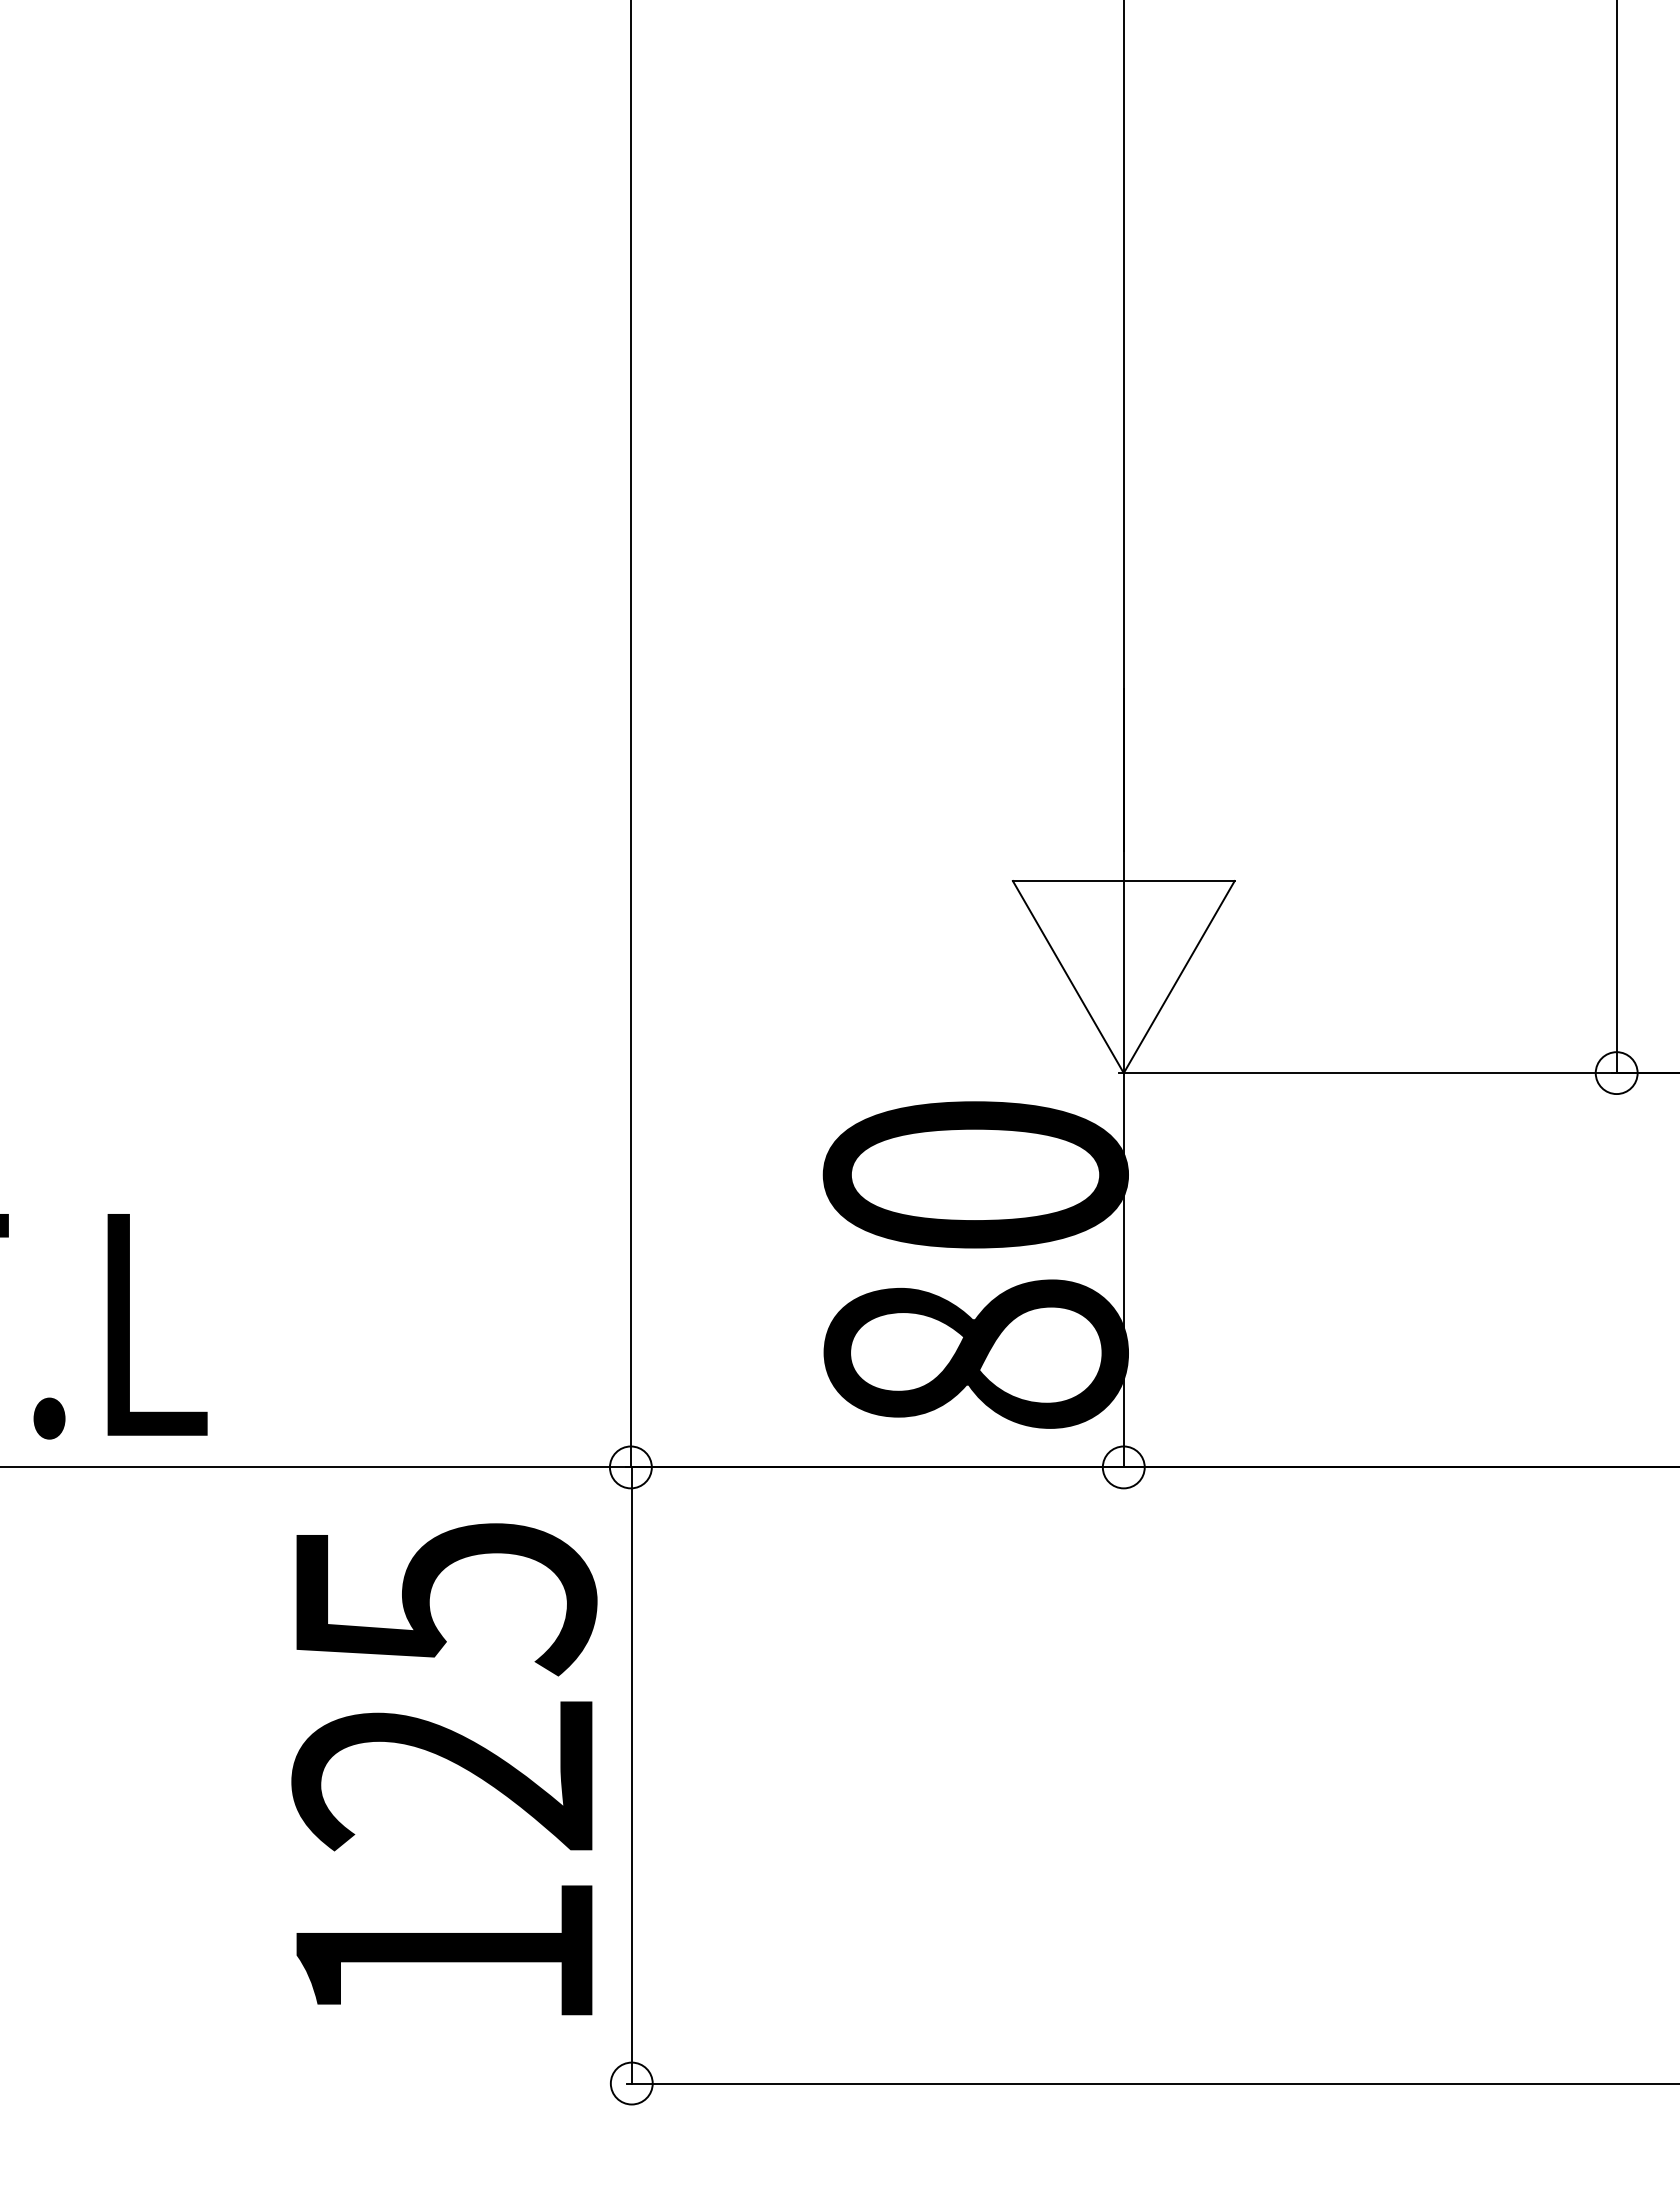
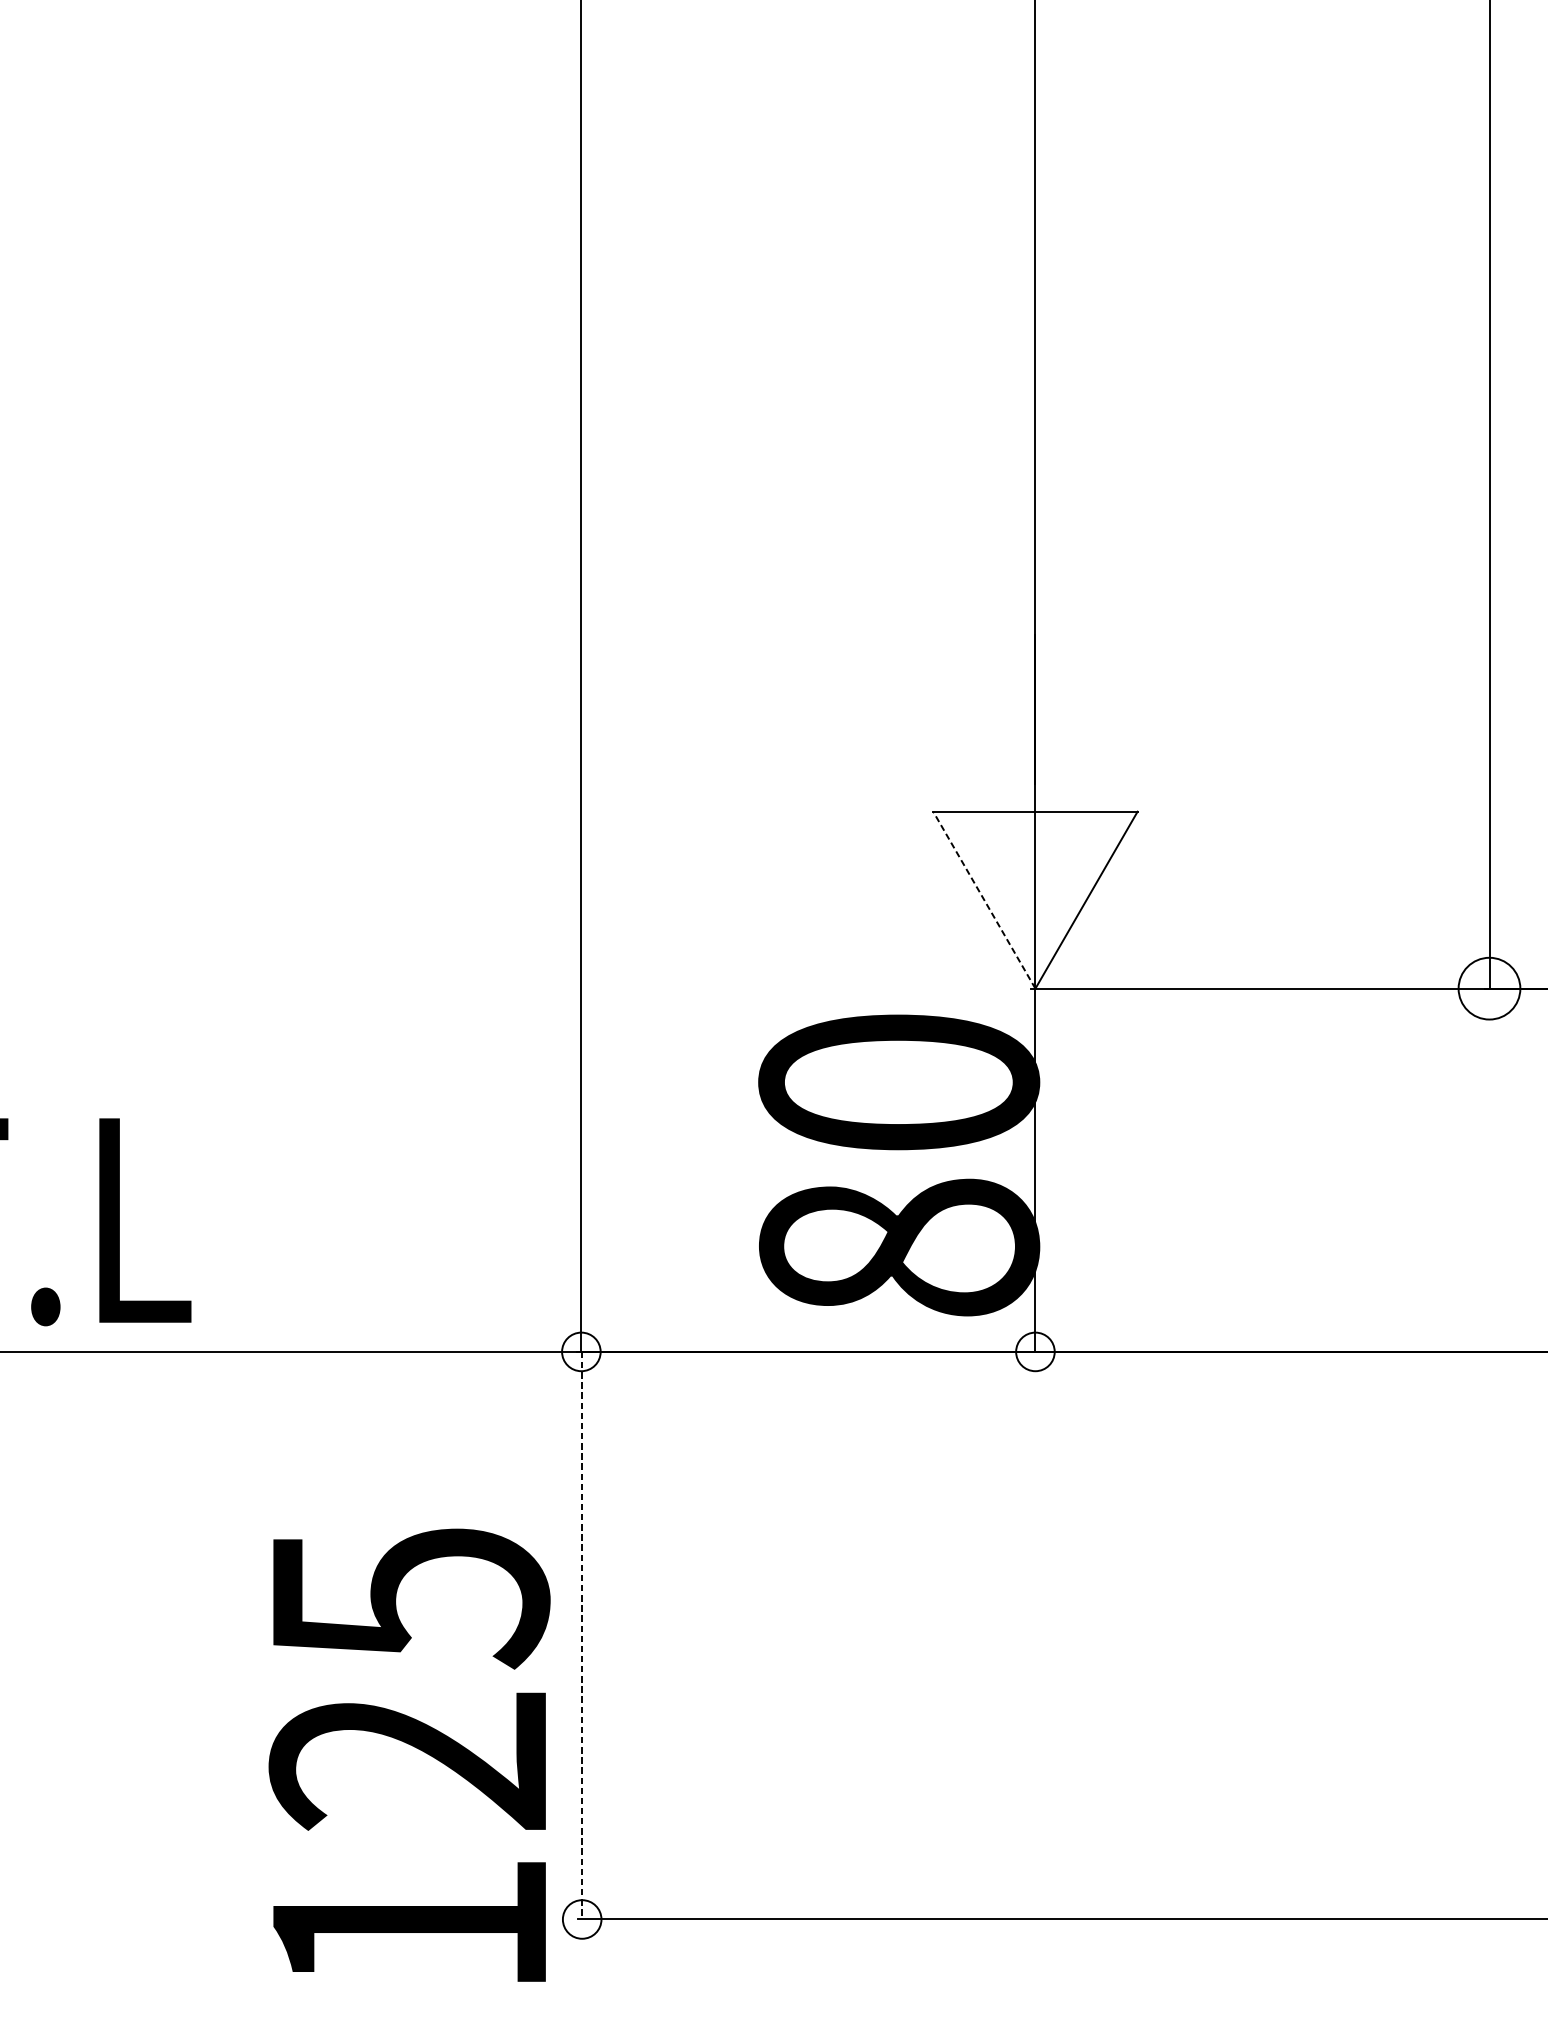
line: (1068, 977) -> (984, 900), solid -> dashed
circle: (1616, 1073) -> (1489, 989), size x1.6
text: (444, 1769) -> (409, 1755), moved
line: (631, 1775) -> (581, 1635), solid -> dashed

